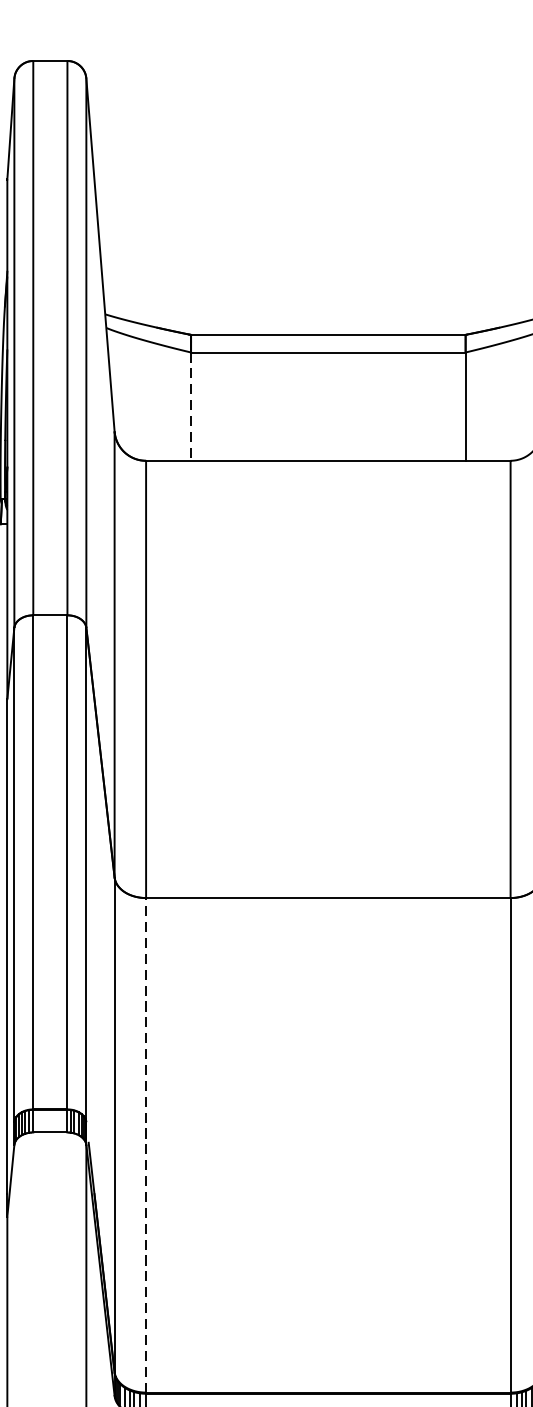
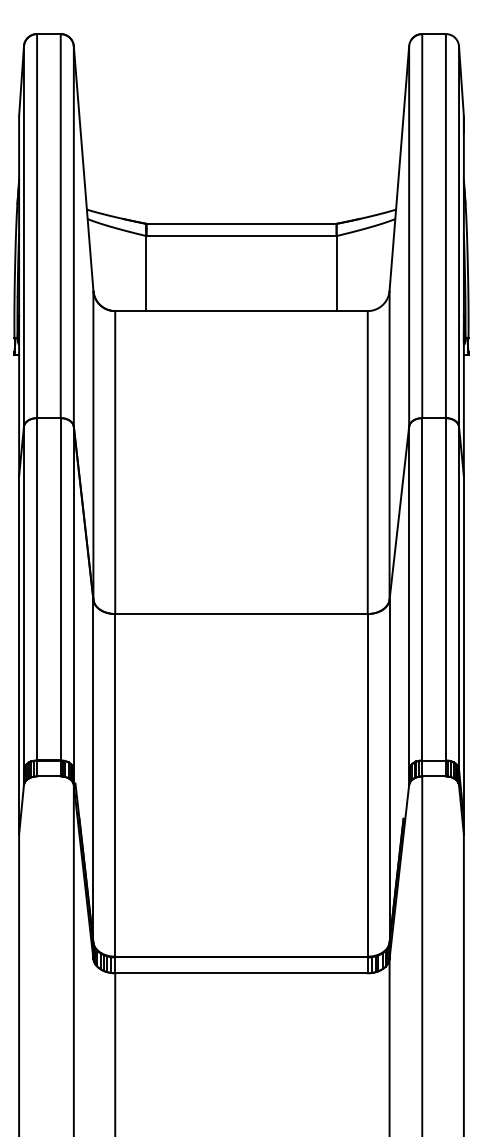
line: (191, 406) -> (146, 273), dashed -> solid
line: (146, 1144) -> (115, 784), dashed -> solid

